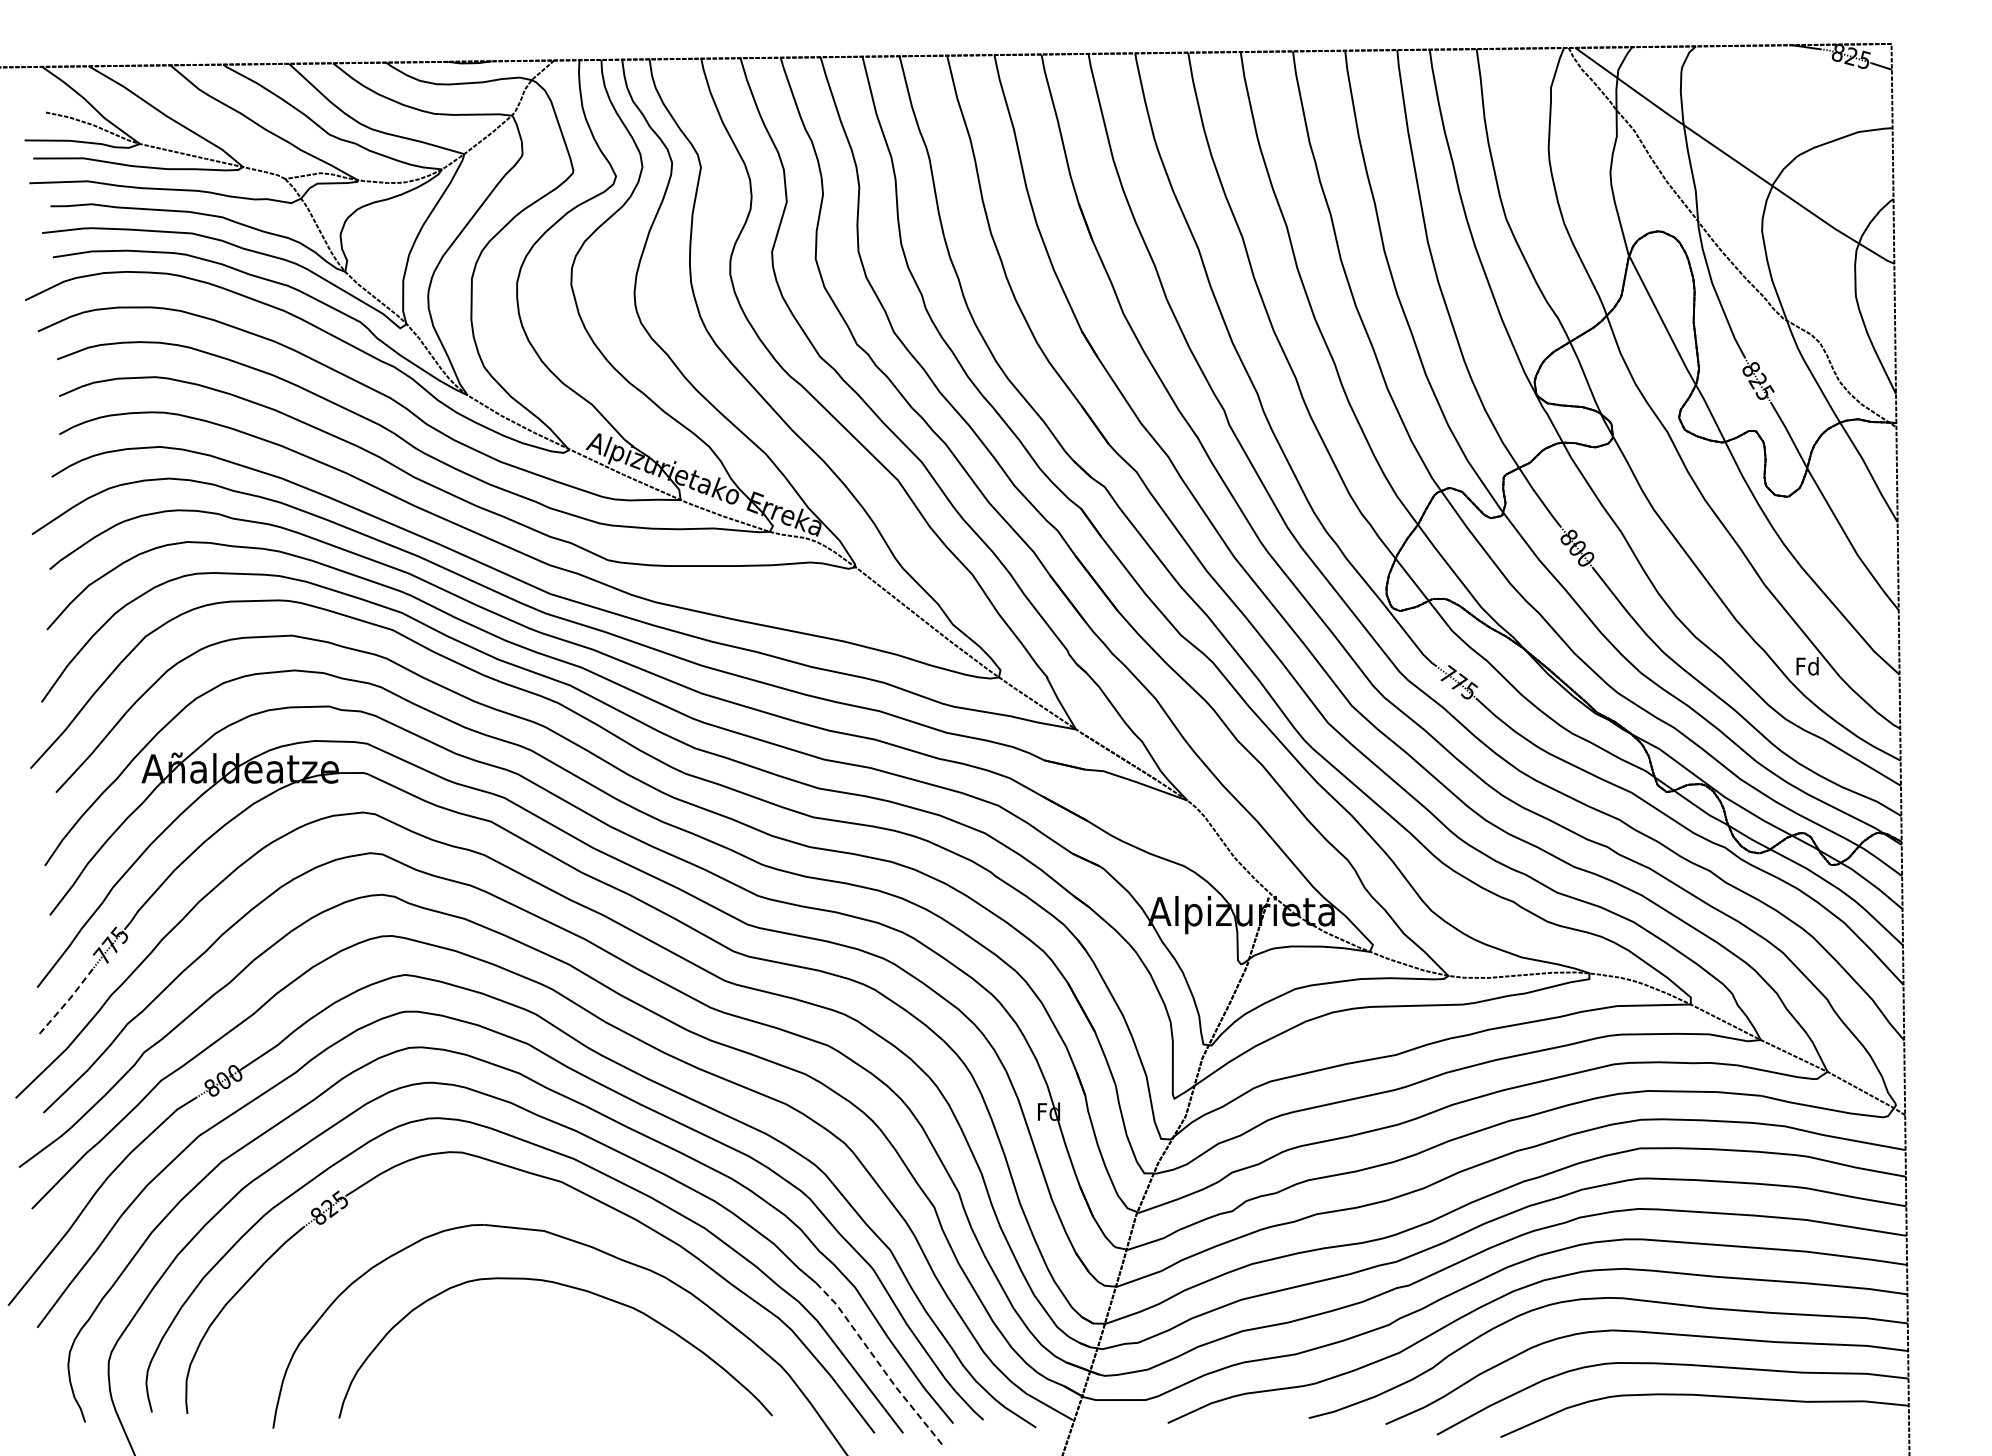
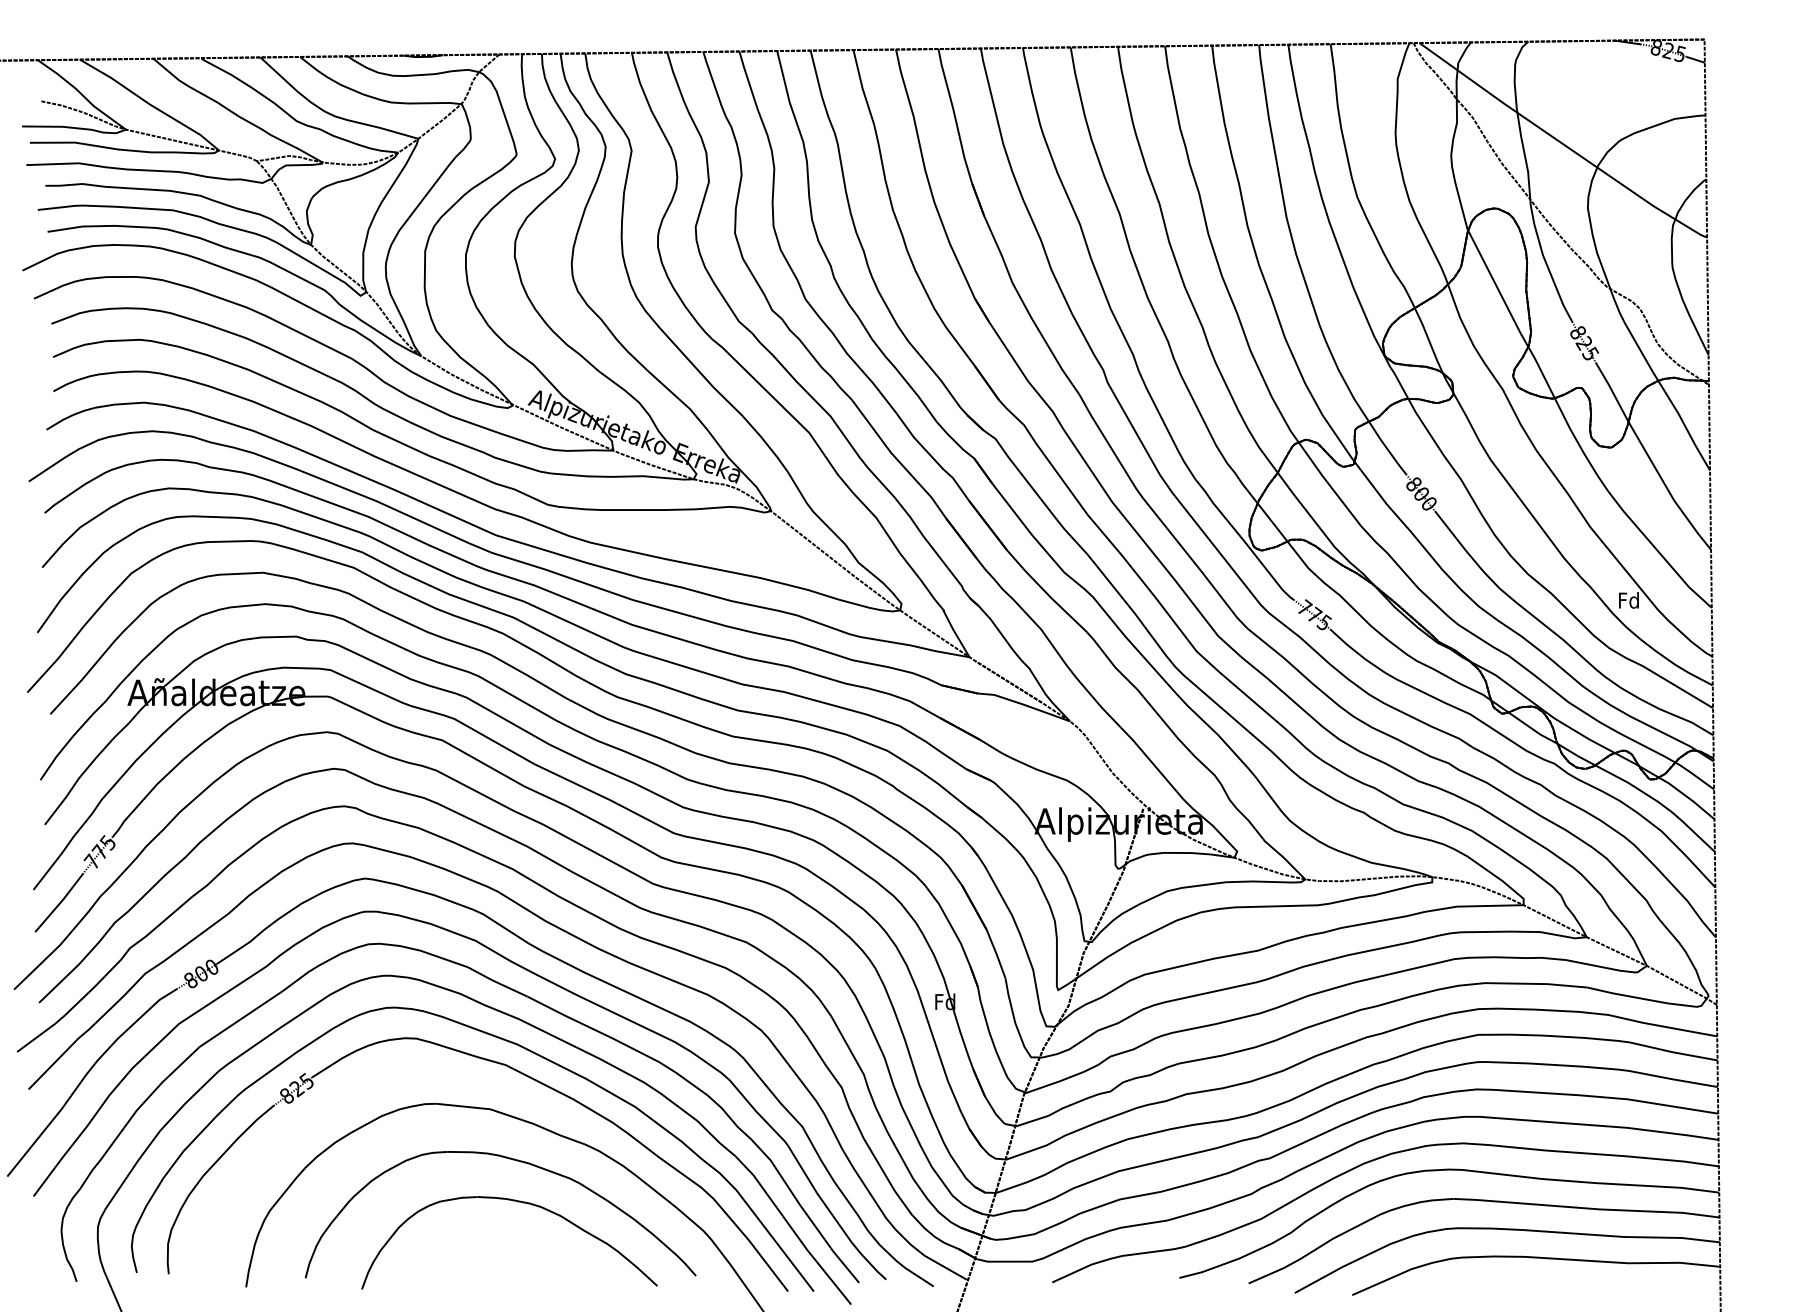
line: (66, 1002) -> (59, 903), dashed -> solid
part: (570, 1333) -> (514, 1201), added
line: (880, 1365) -> (793, 1230), dashed -> solid

